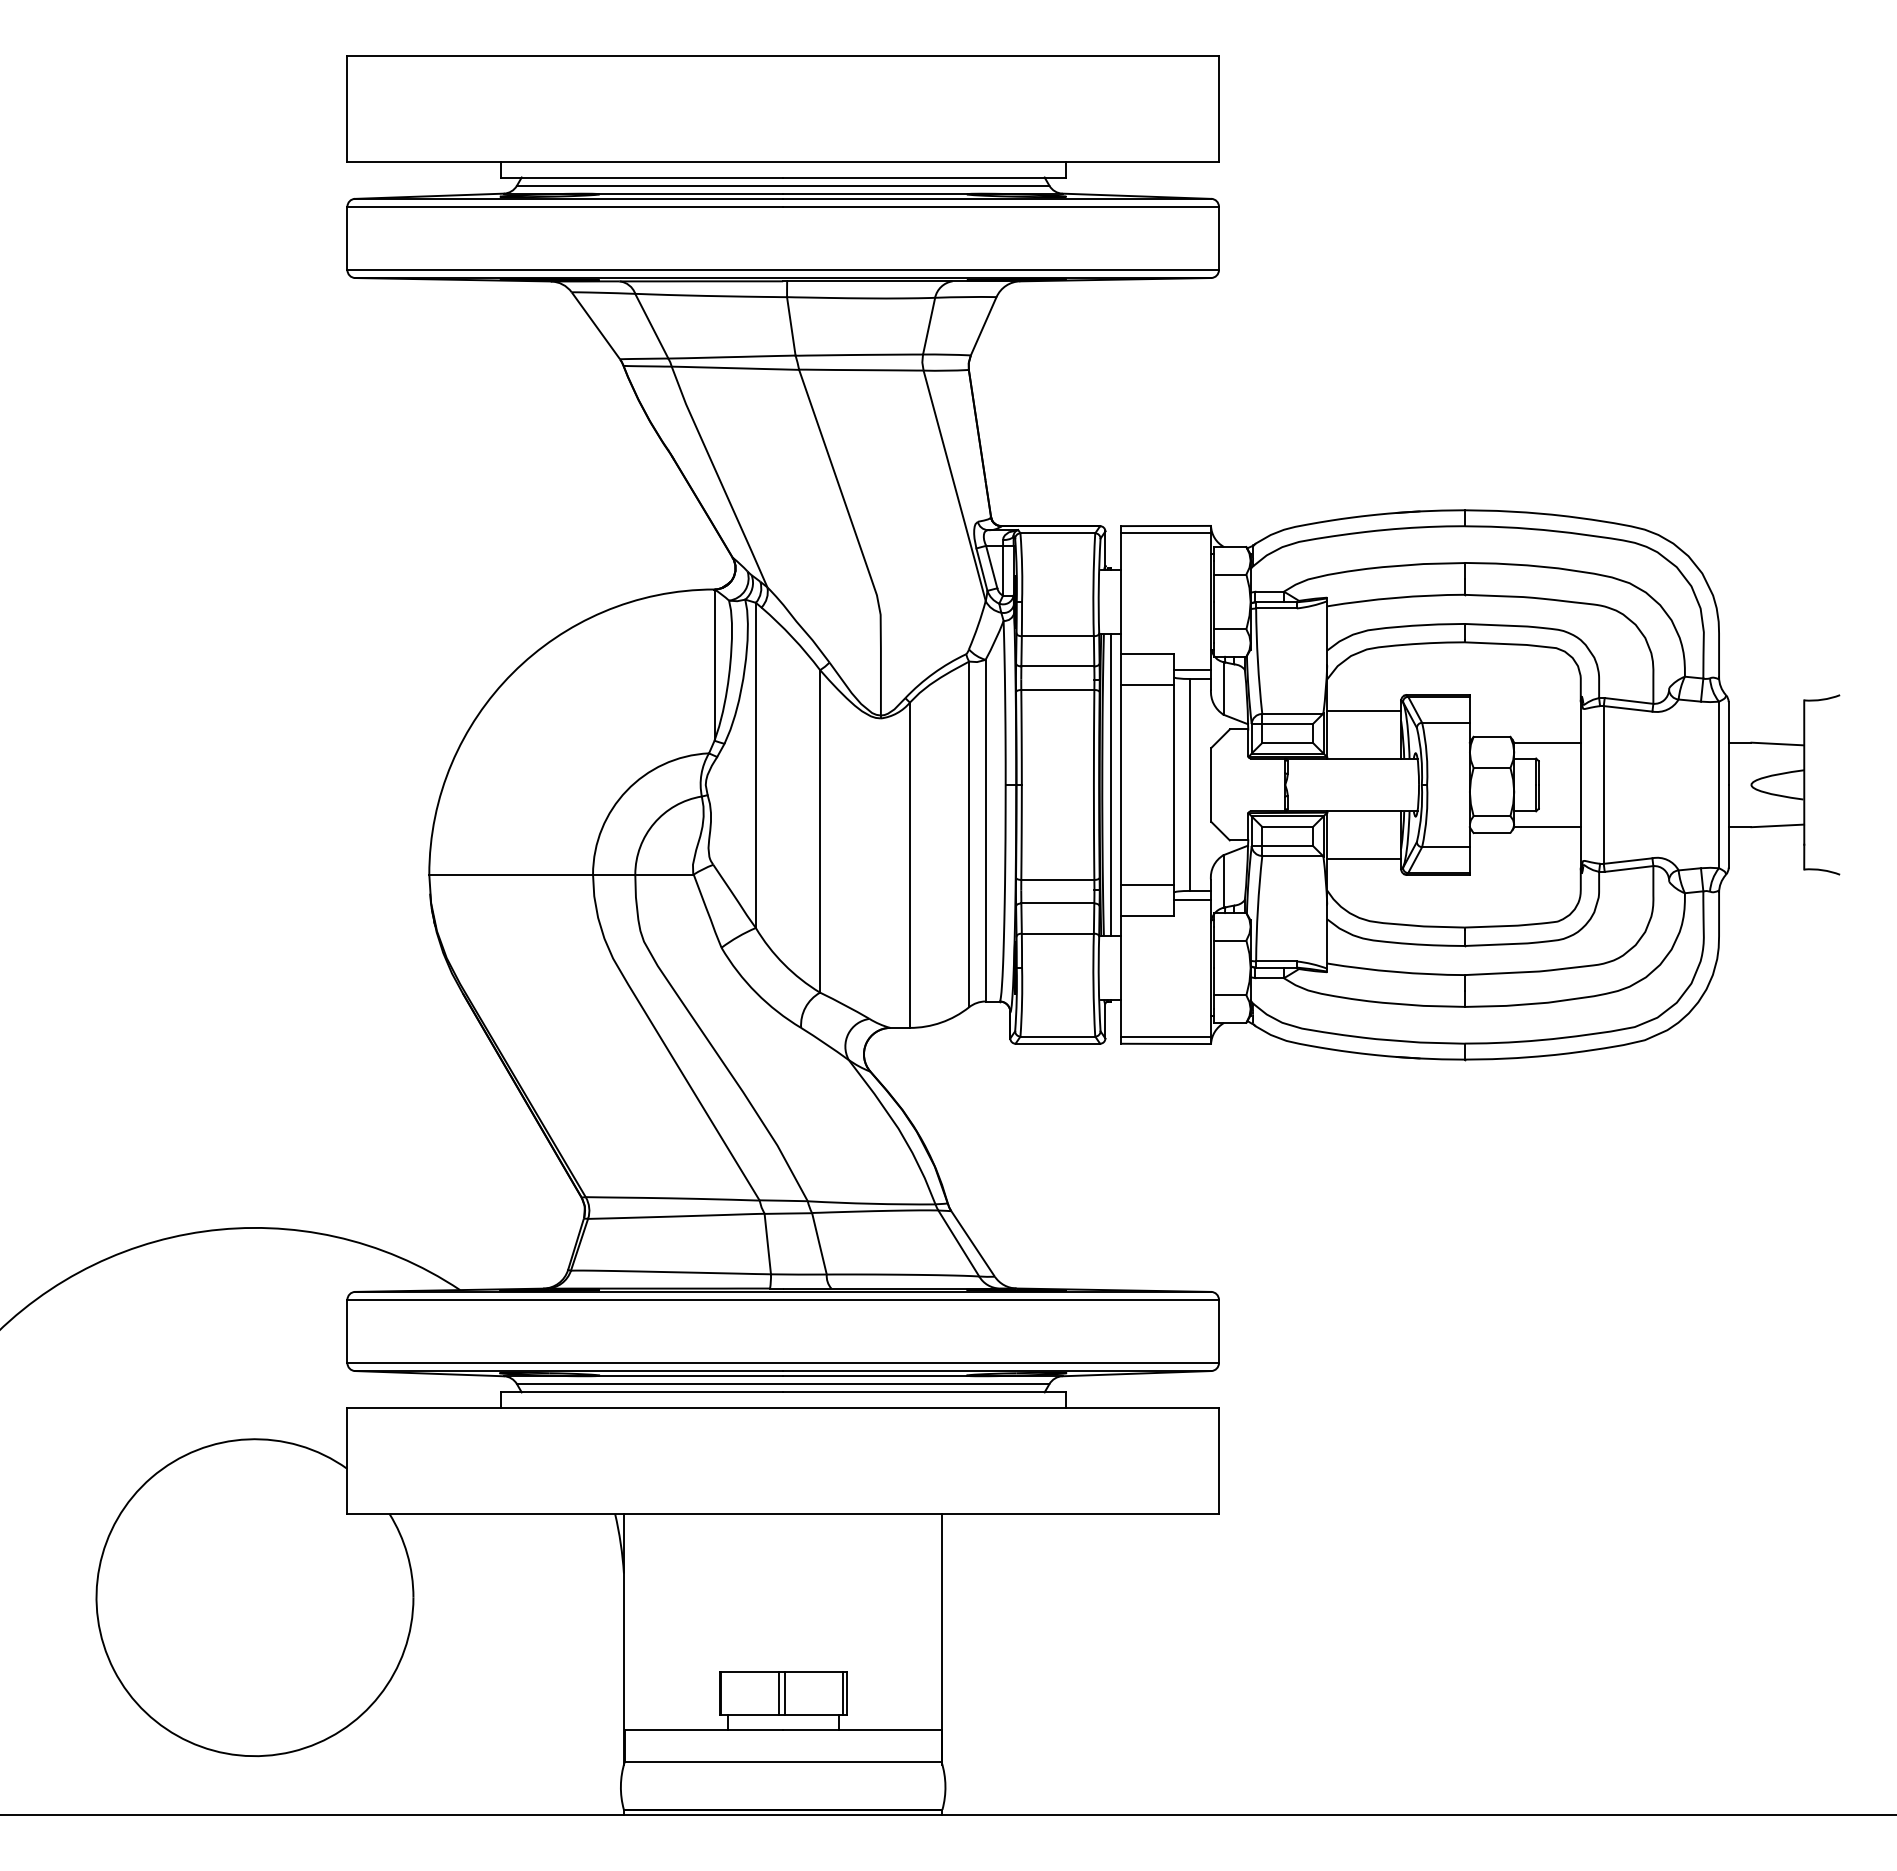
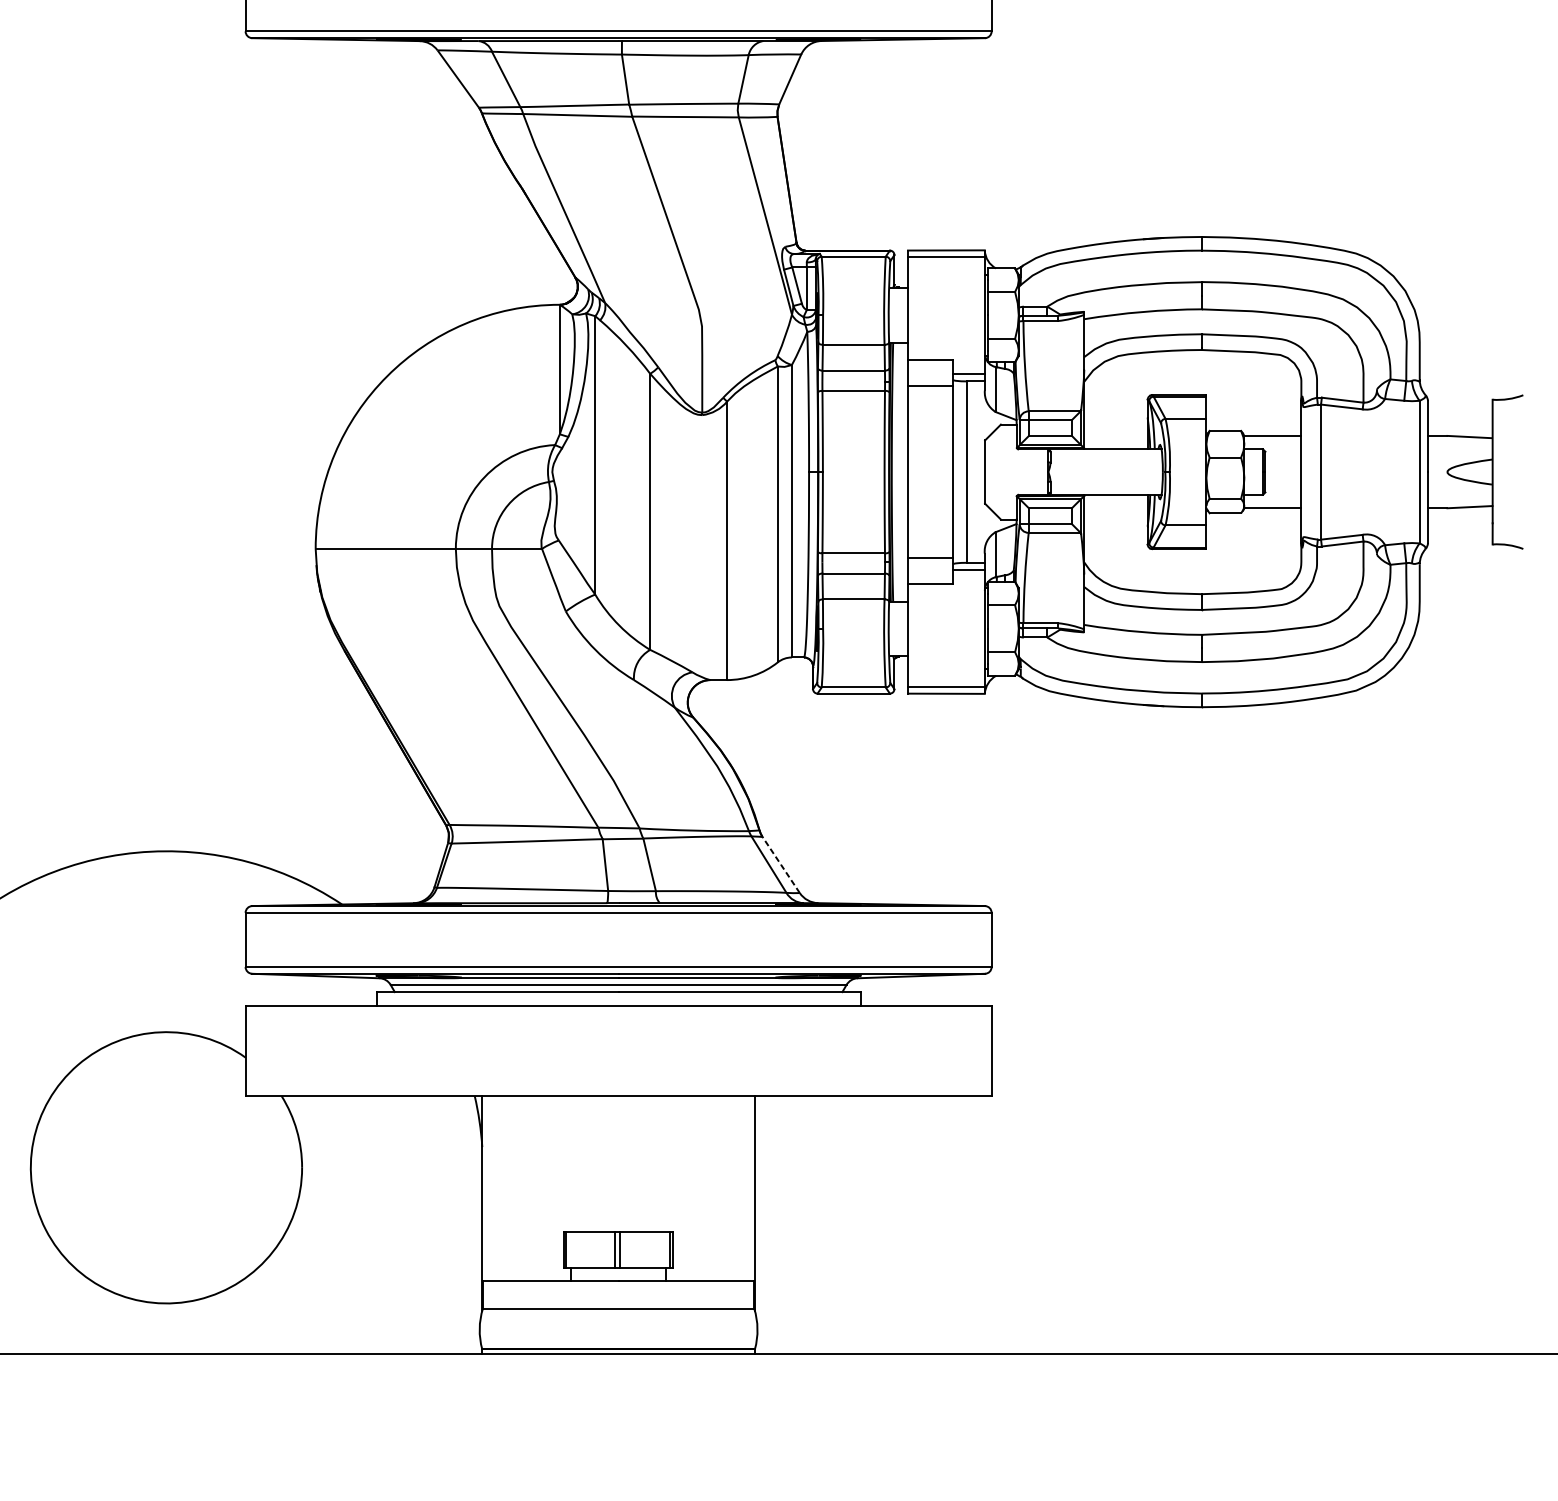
line: (1364, 711) -> (1116, 409), removed
line: (1110, 784) -> (898, 471), removed
line: (1364, 858) -> (1116, 535), removed
line: (972, 1243) -> (780, 864), solid -> dashed

